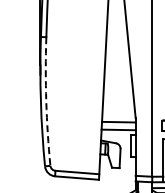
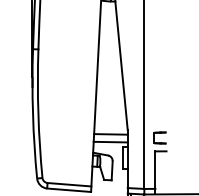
arc: (46, 101) -> (38, 113), dashed -> solid

